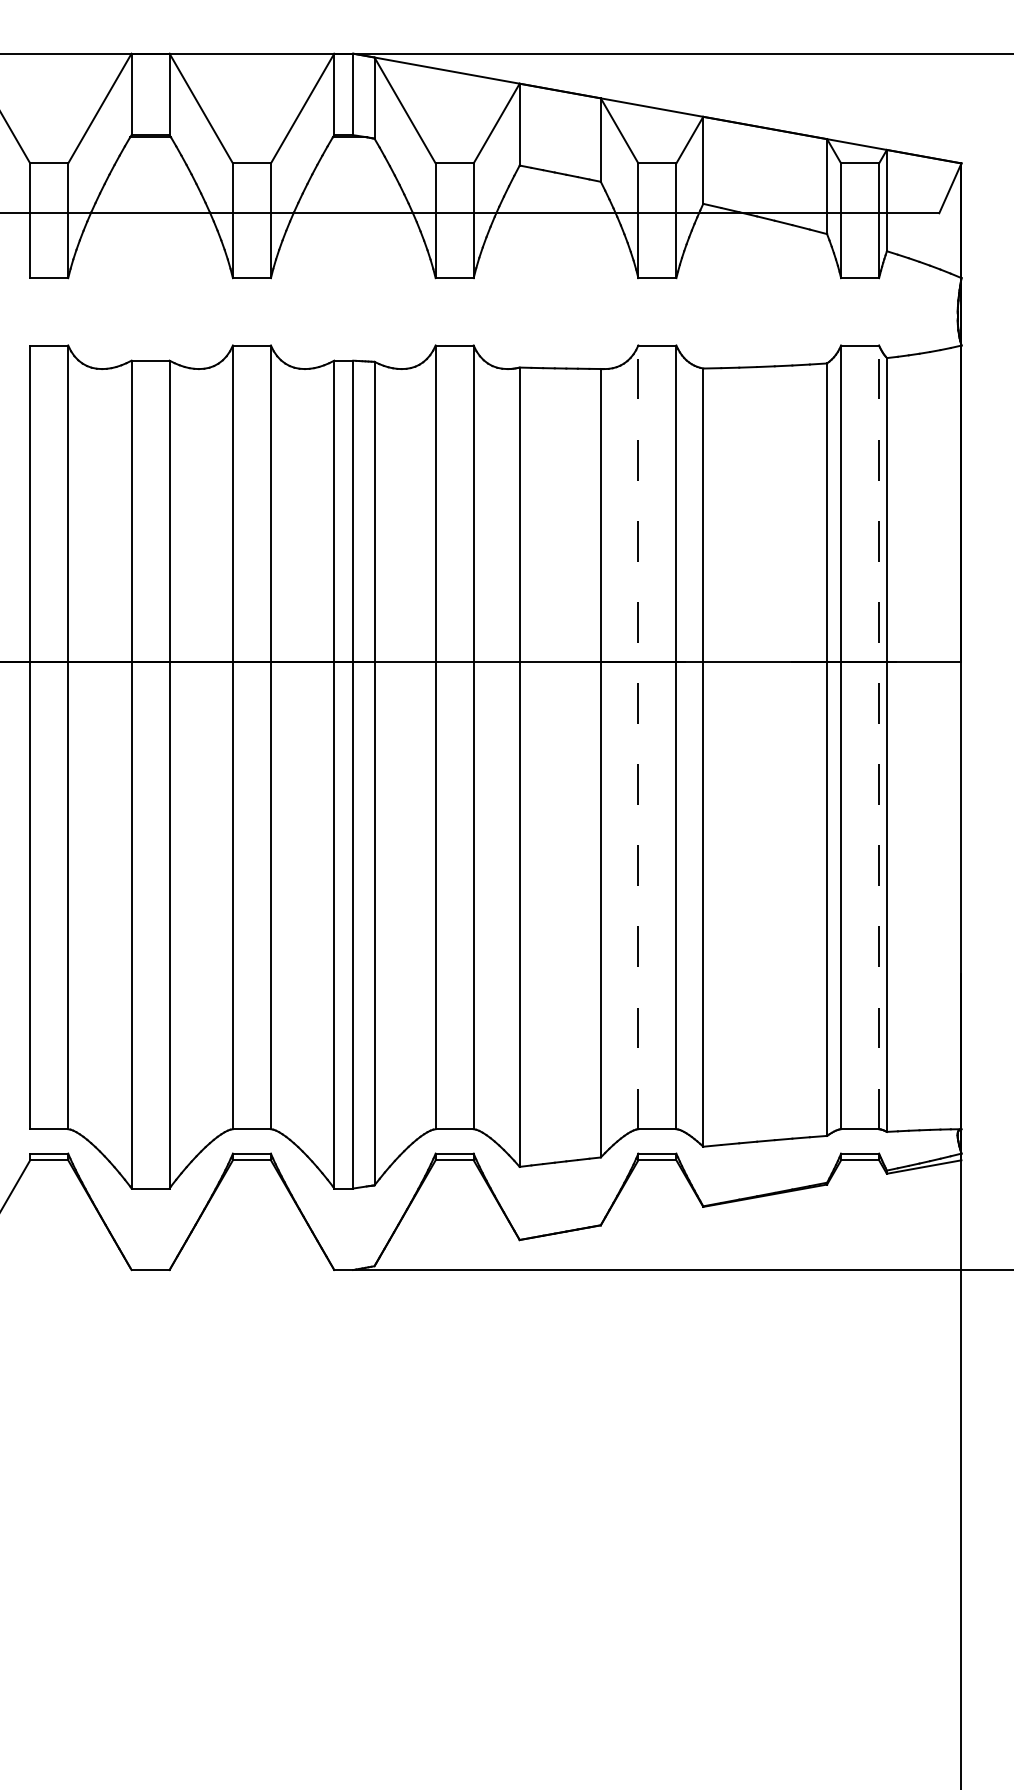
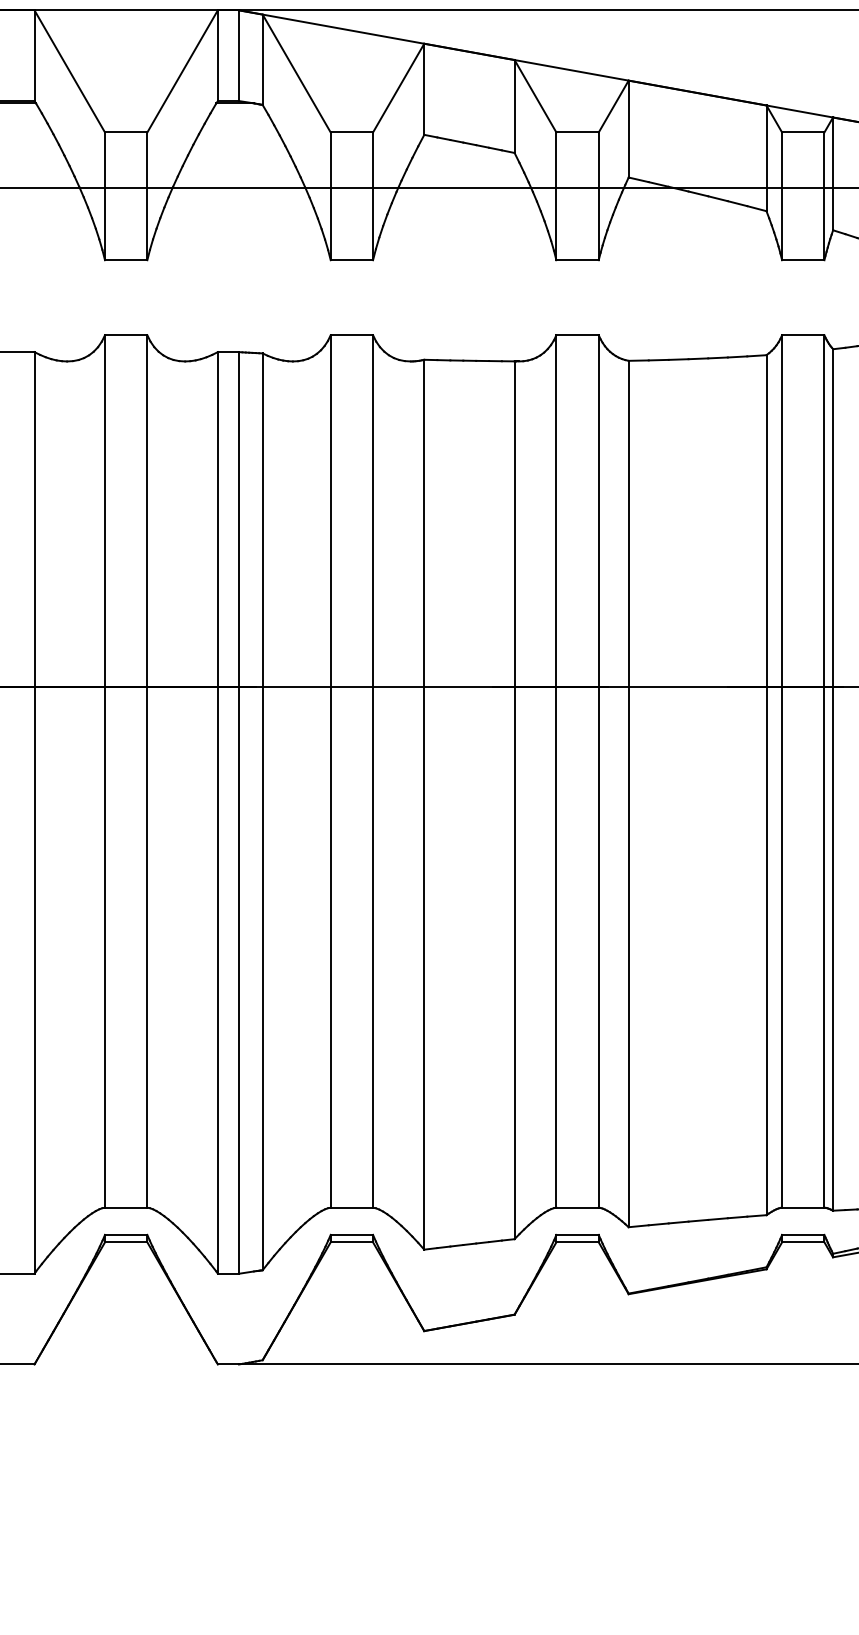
line: (638, 737) -> (556, 771), dashed -> solid
line: (879, 737) -> (824, 771), dashed -> solid

